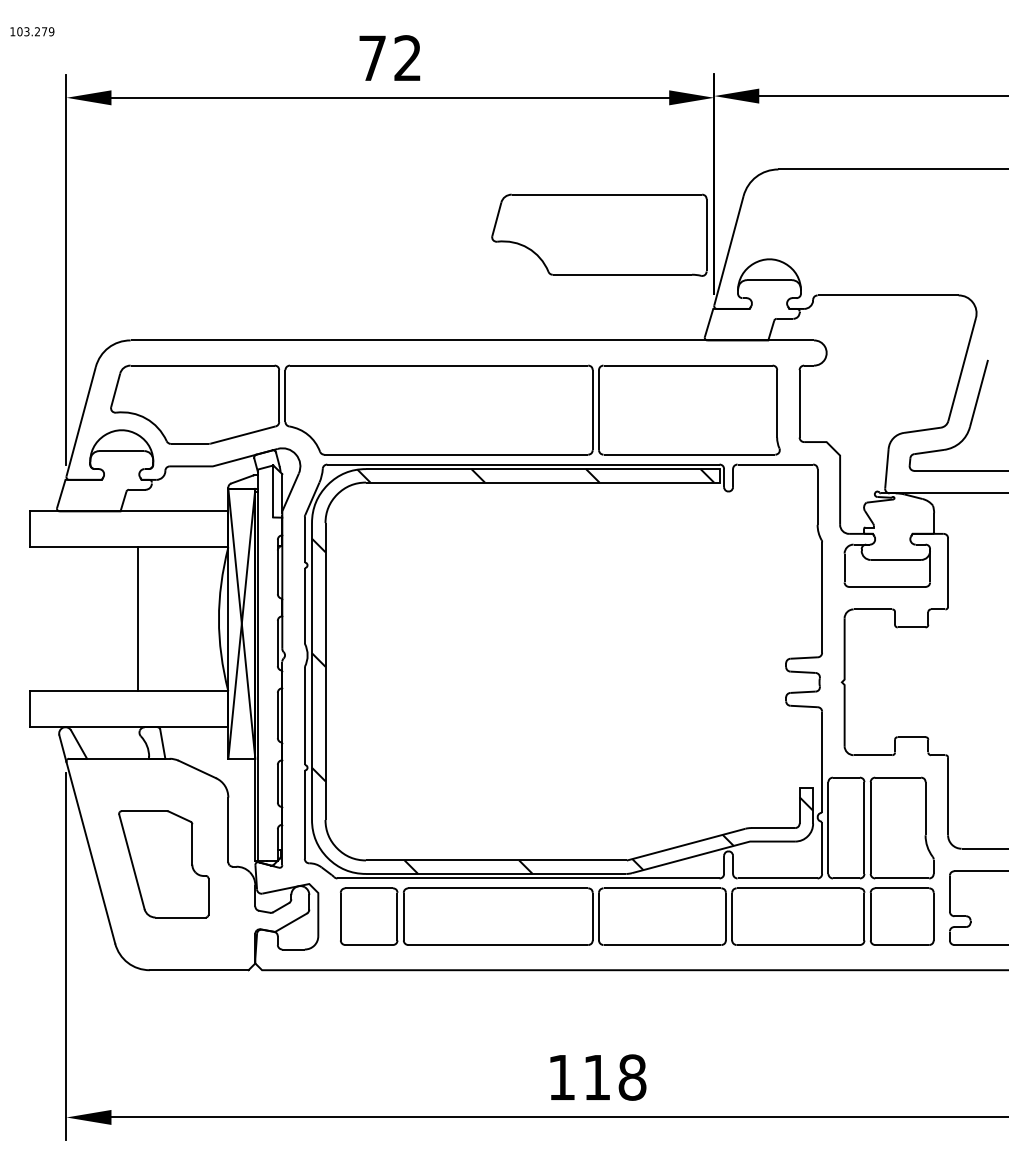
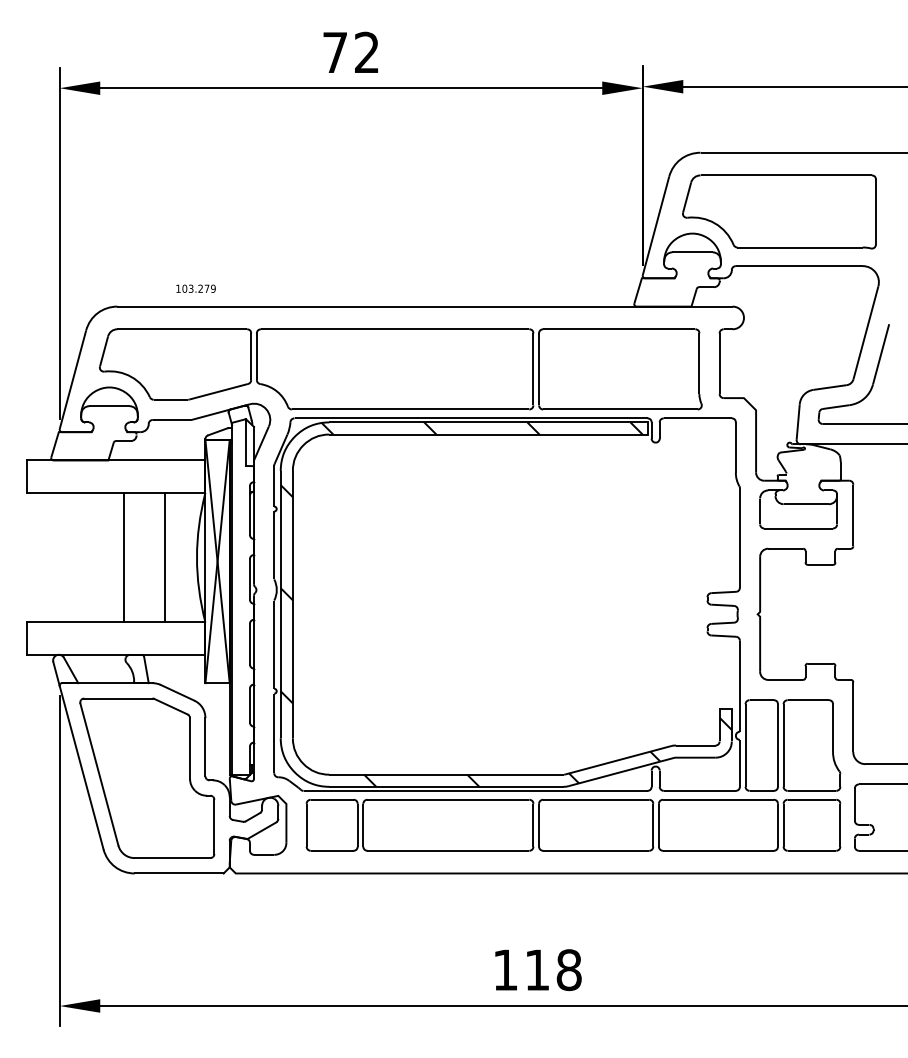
text: (31, 31) -> (195, 288), moved
part: (599, 234) -> (779, 211), moved
line: (182, 619) -> (164, 557), added
part: (163, 863) -> (147, 777), size x1.67

